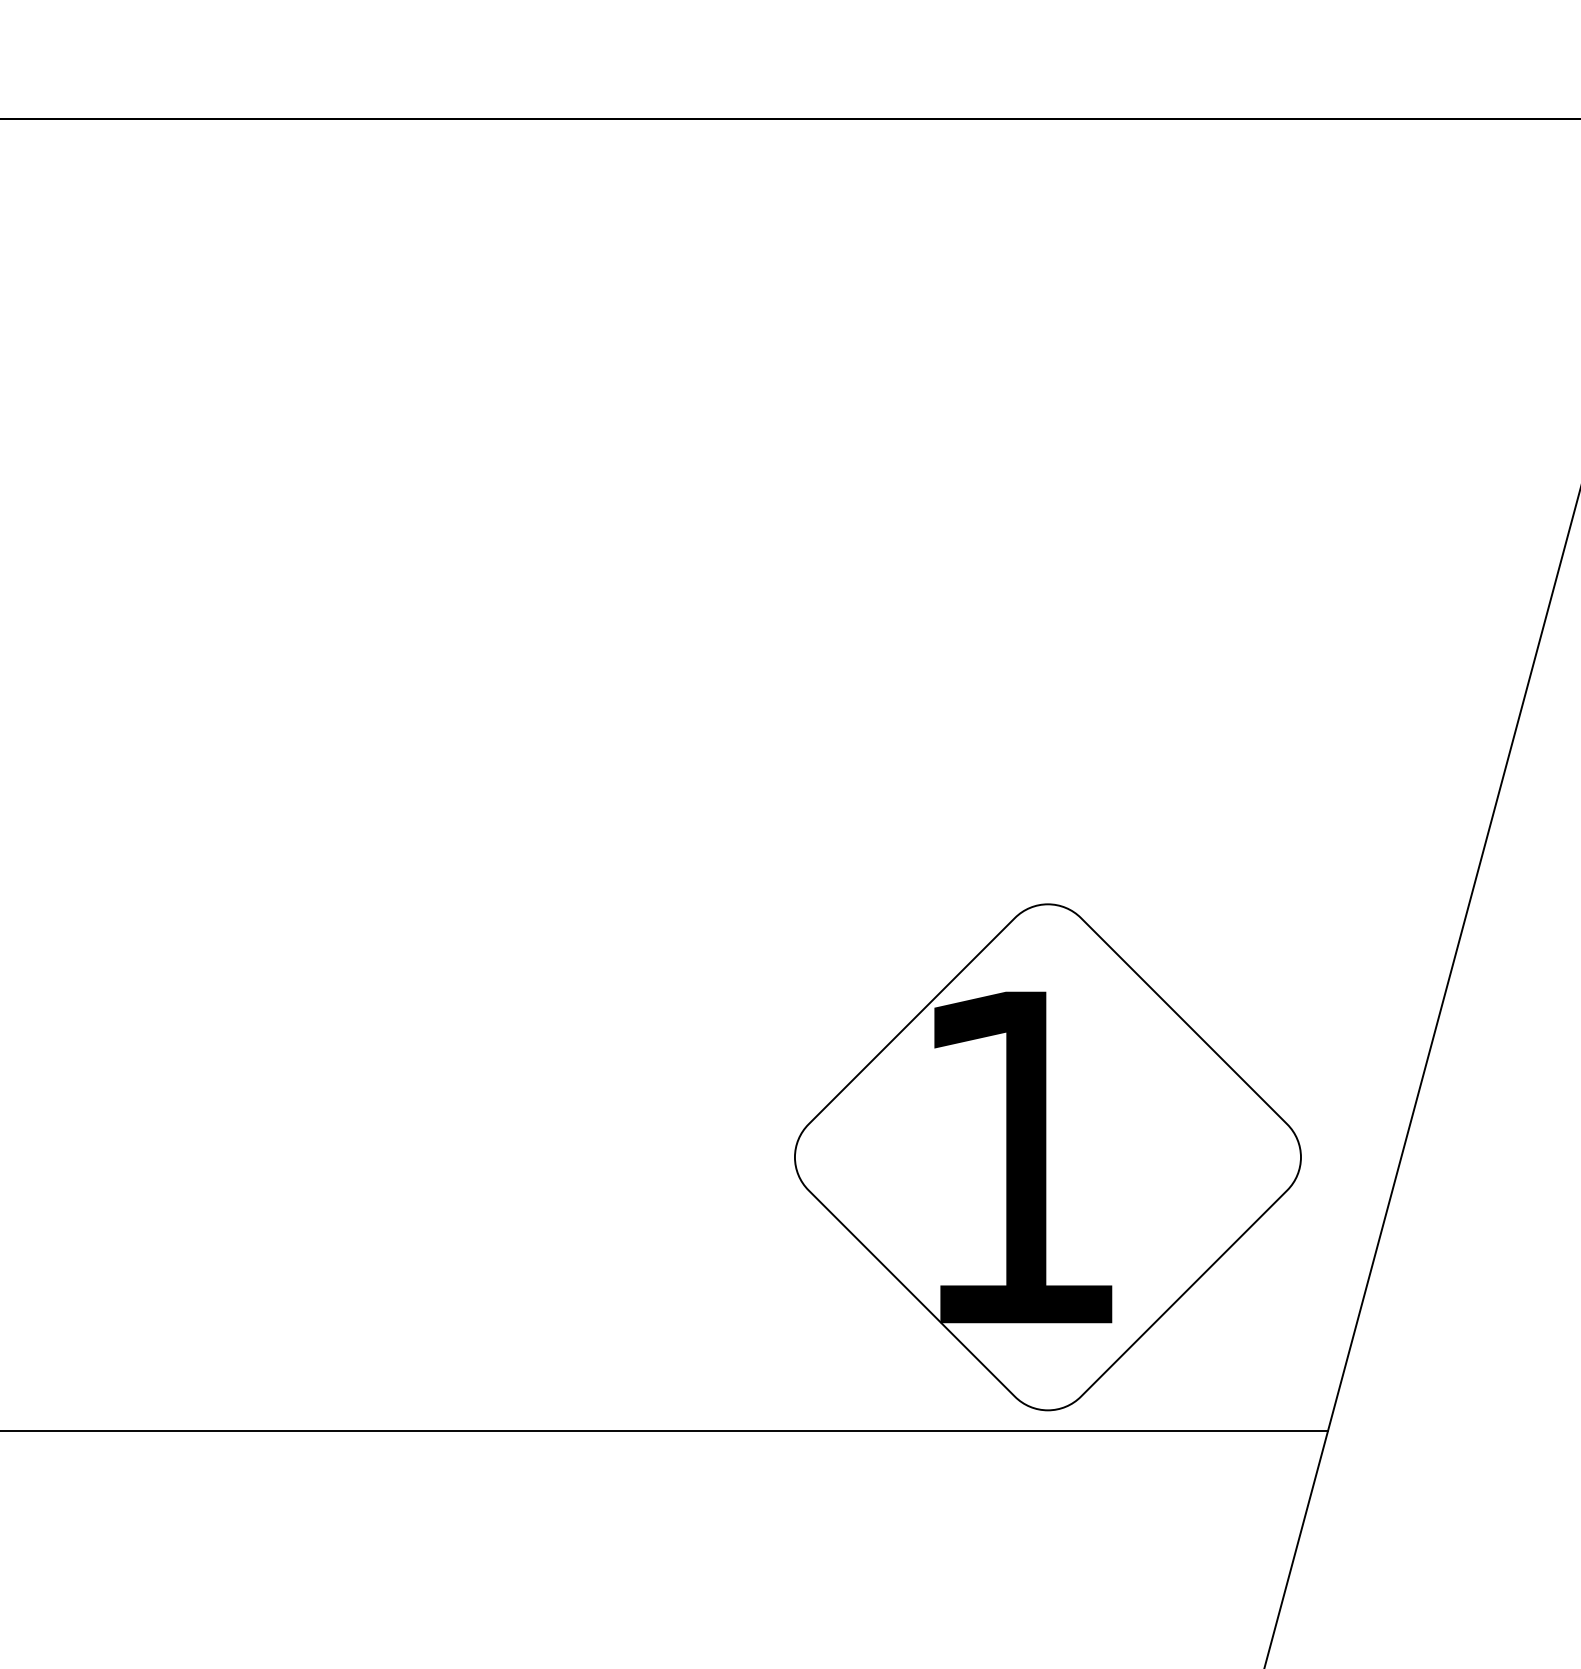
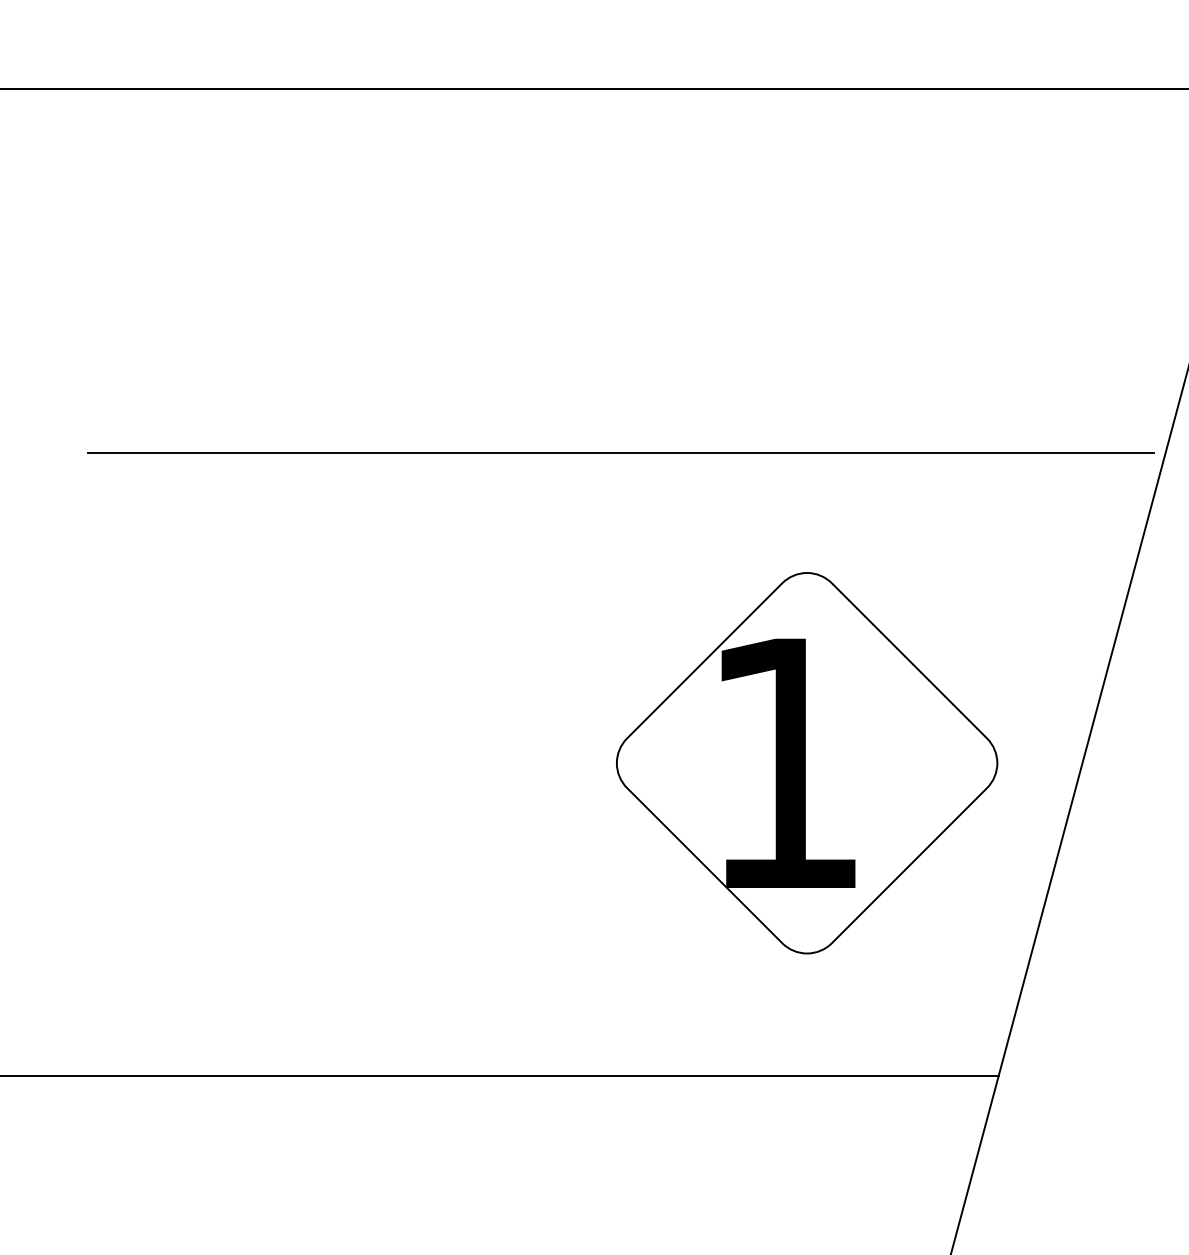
line: (825, 603) -> (620, 453), added
part: (1048, 1157) -> (807, 763), moved

